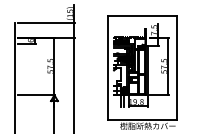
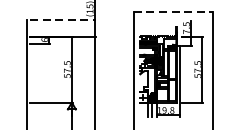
line: (142, 16) -> (172, 12), solid -> dashed
line: (46, 23) -> (62, 20), solid -> dashed

